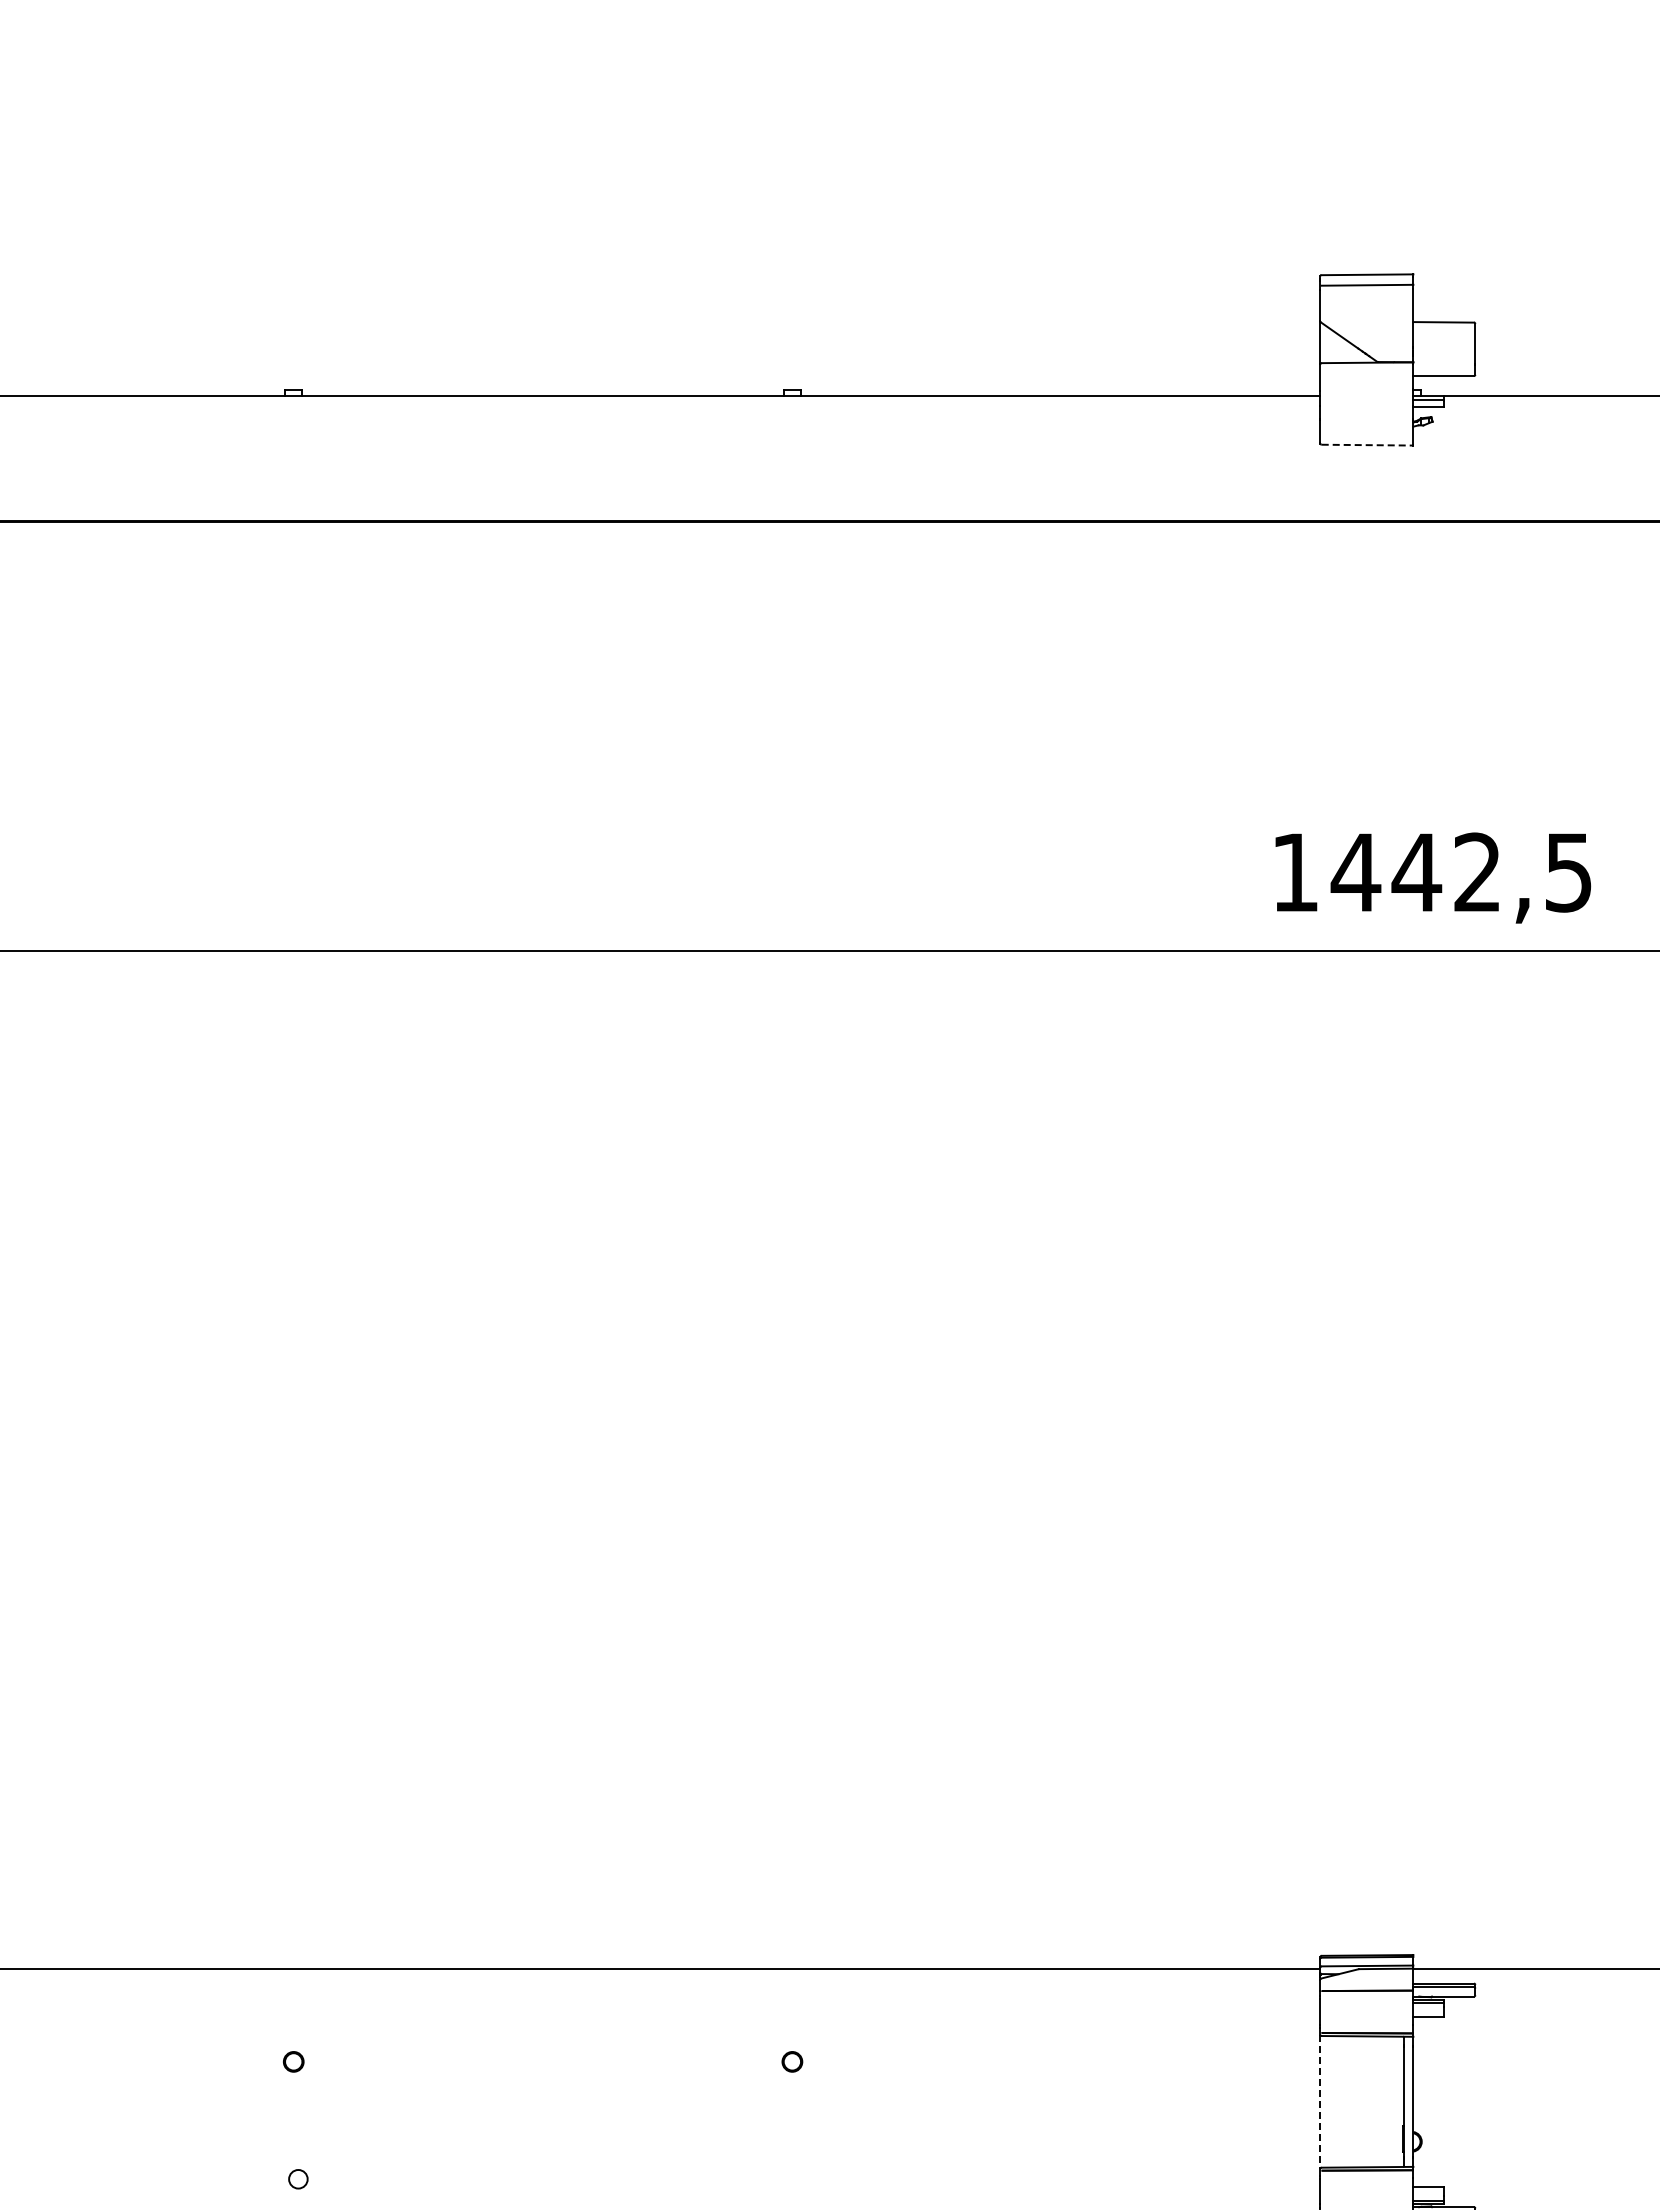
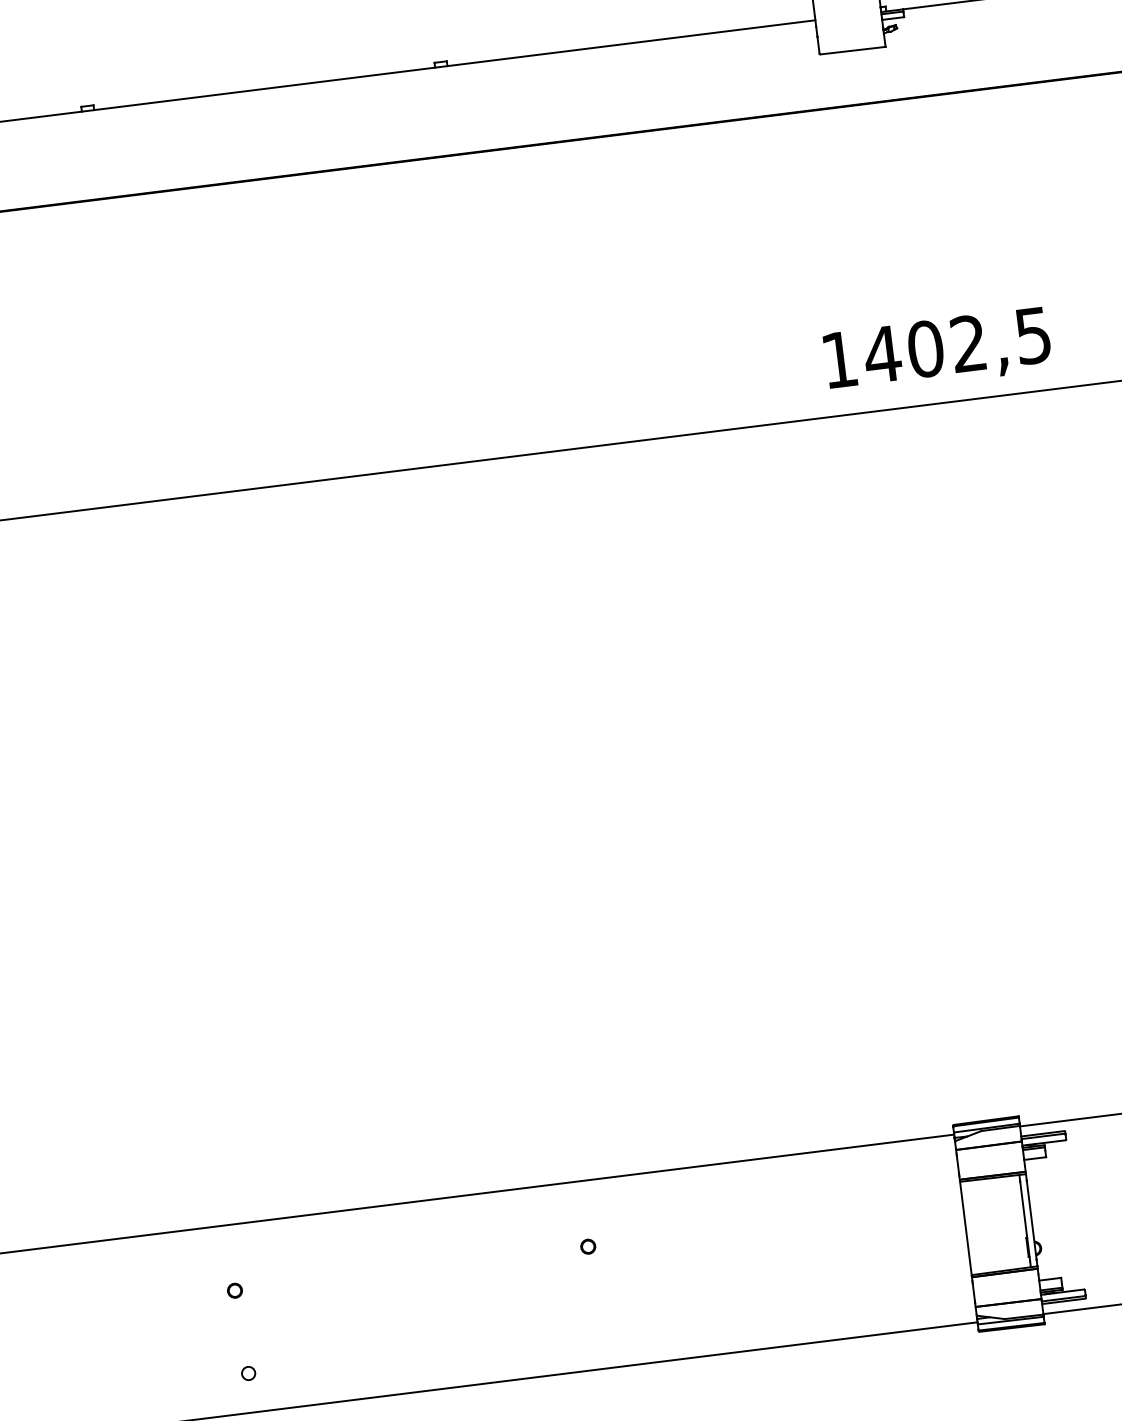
line: (1367, 445) -> (853, 50), dashed -> solid
text: (1416, 872) -> (925, 349), 1442,5 -> 1402,5
line: (1320, 2102) -> (965, 1228), dashed -> solid

